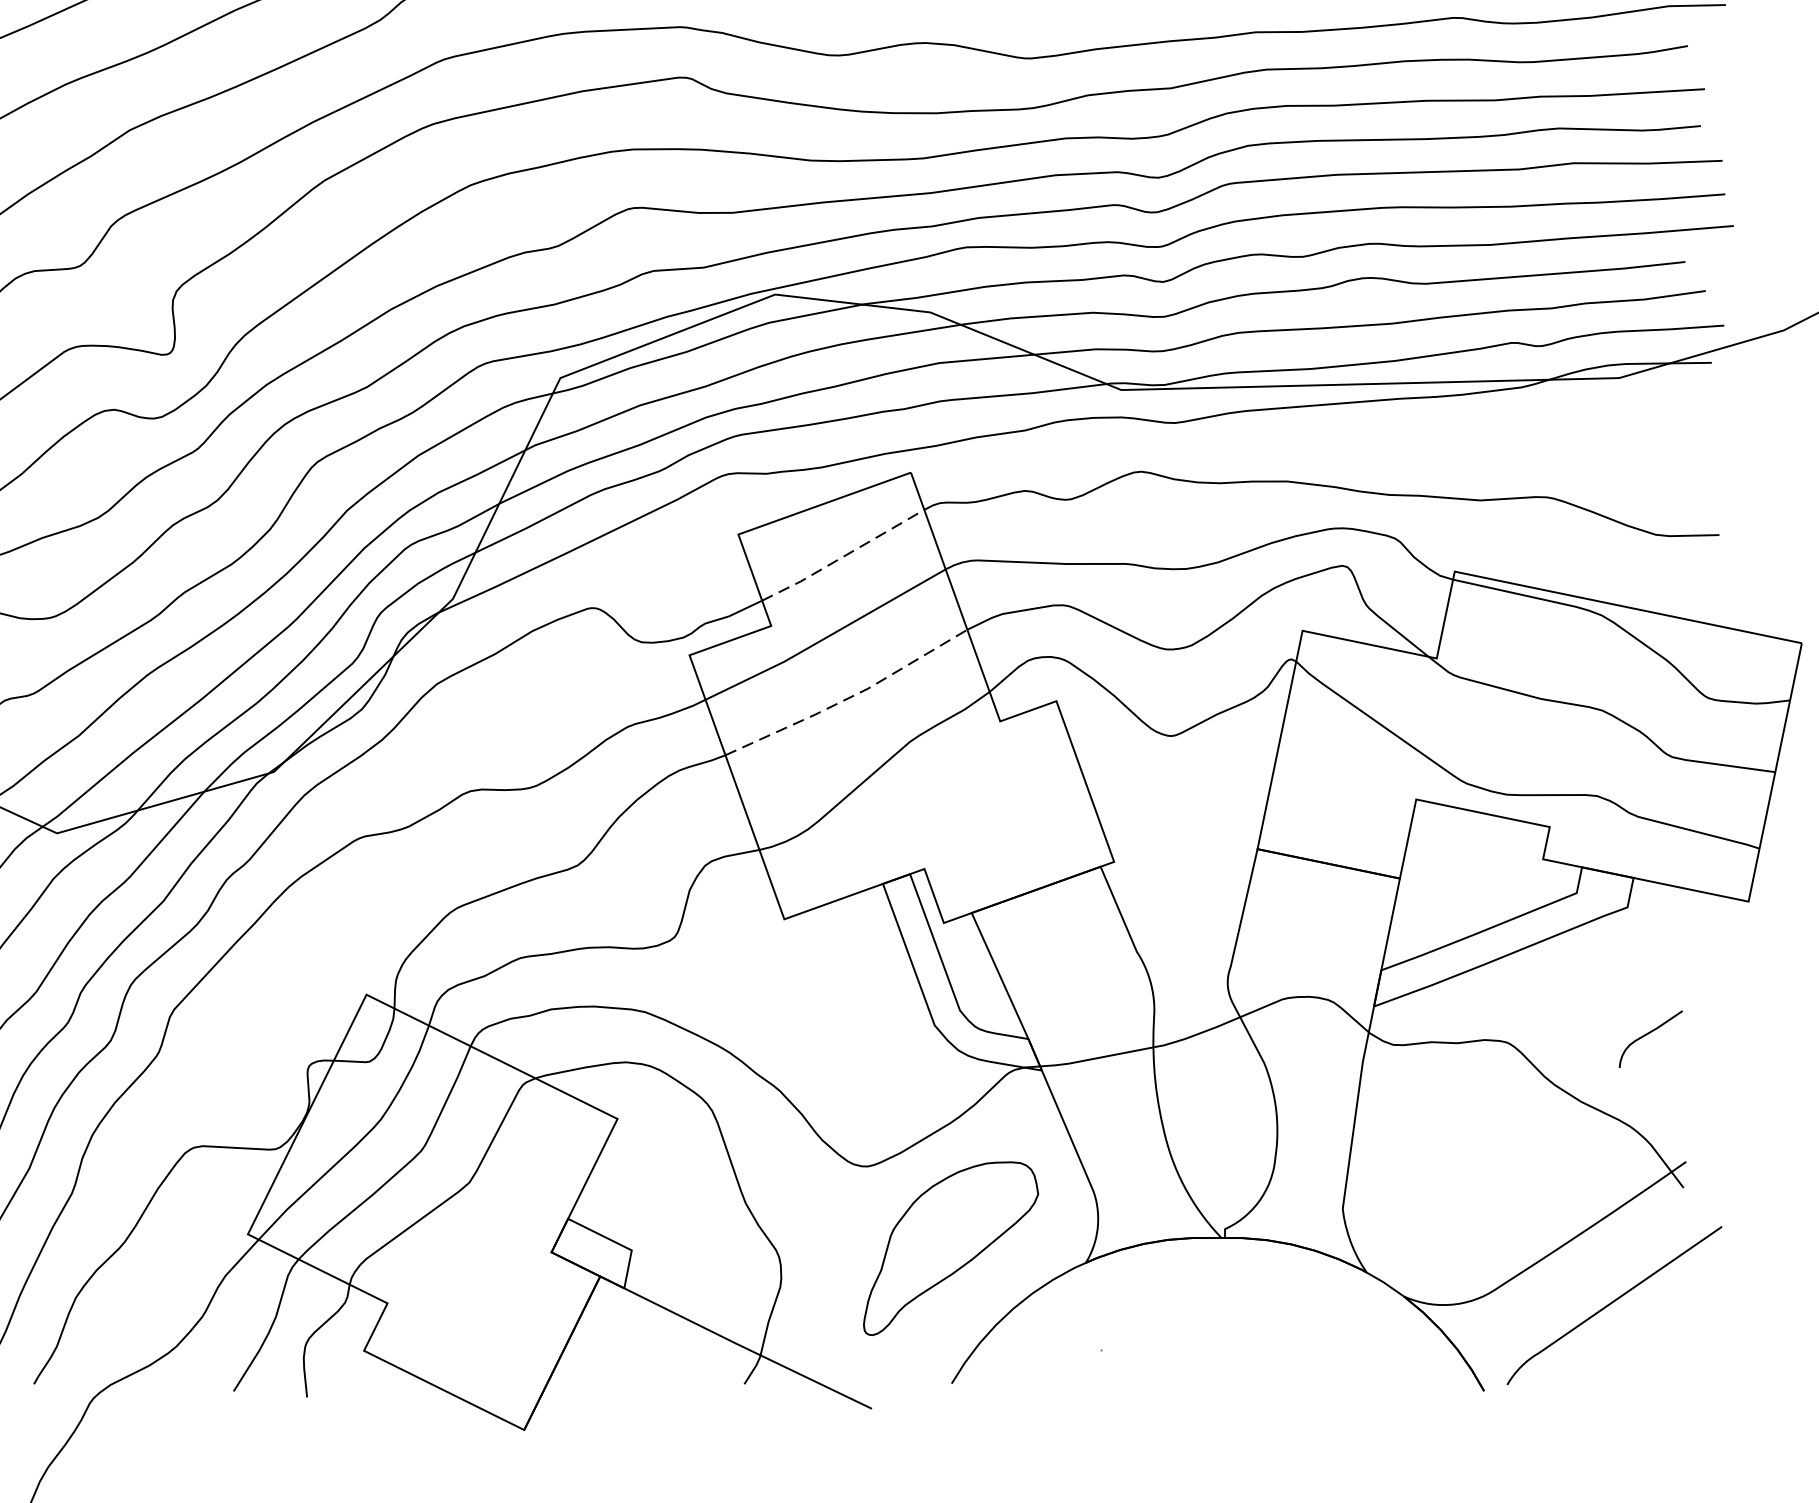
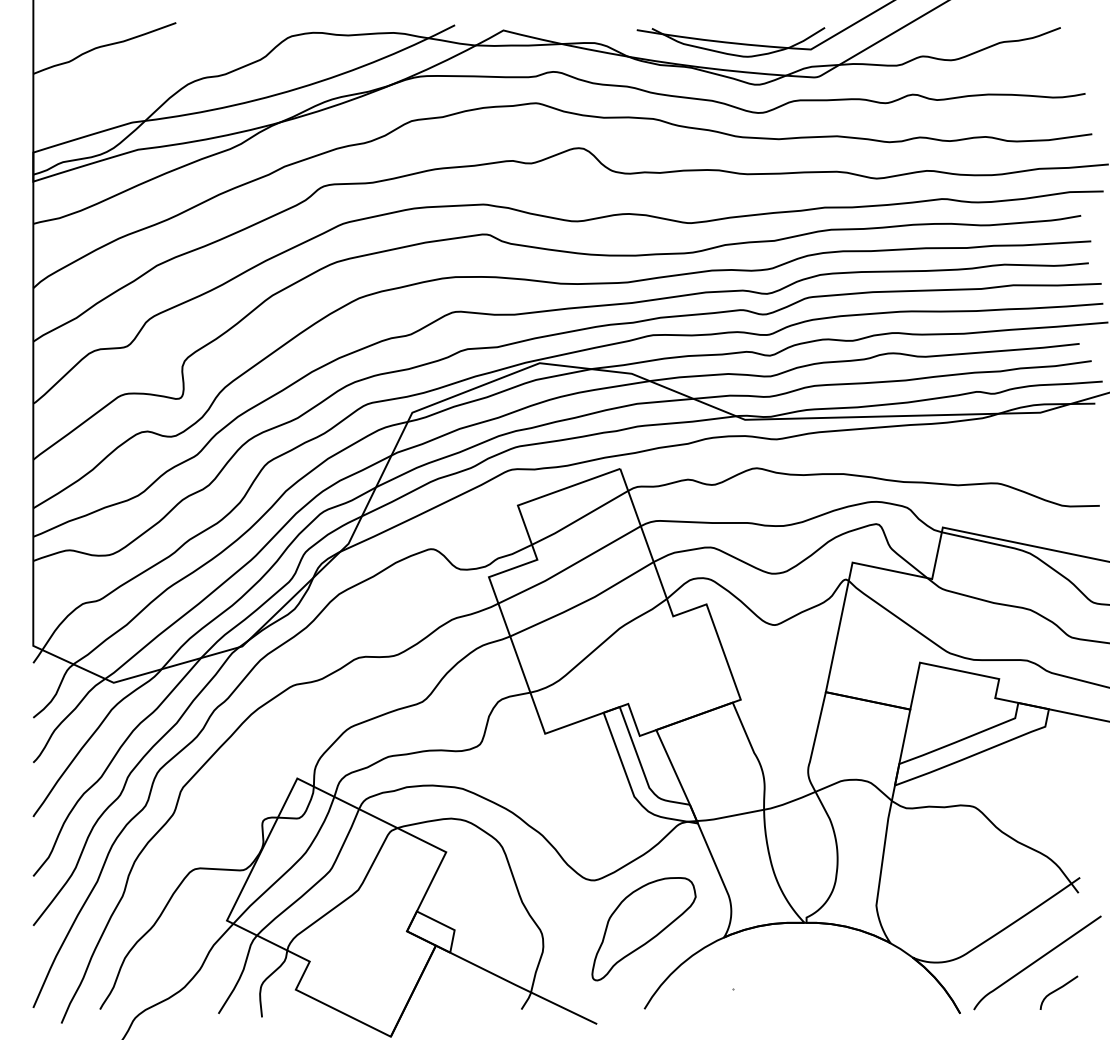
line: (842, 556) -> (579, 518), dashed -> solid
line: (848, 697) -> (583, 602), dashed -> solid
curve: (1648, 1035) -> (1057, 990), moved

